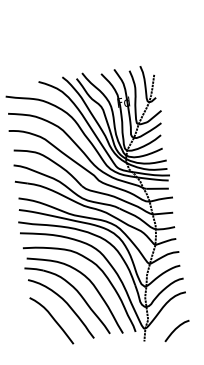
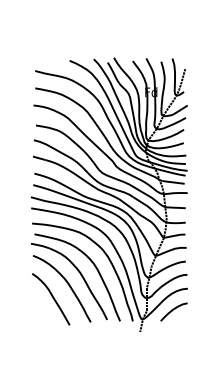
curve: (176, 329) -> (173, 310), moved

